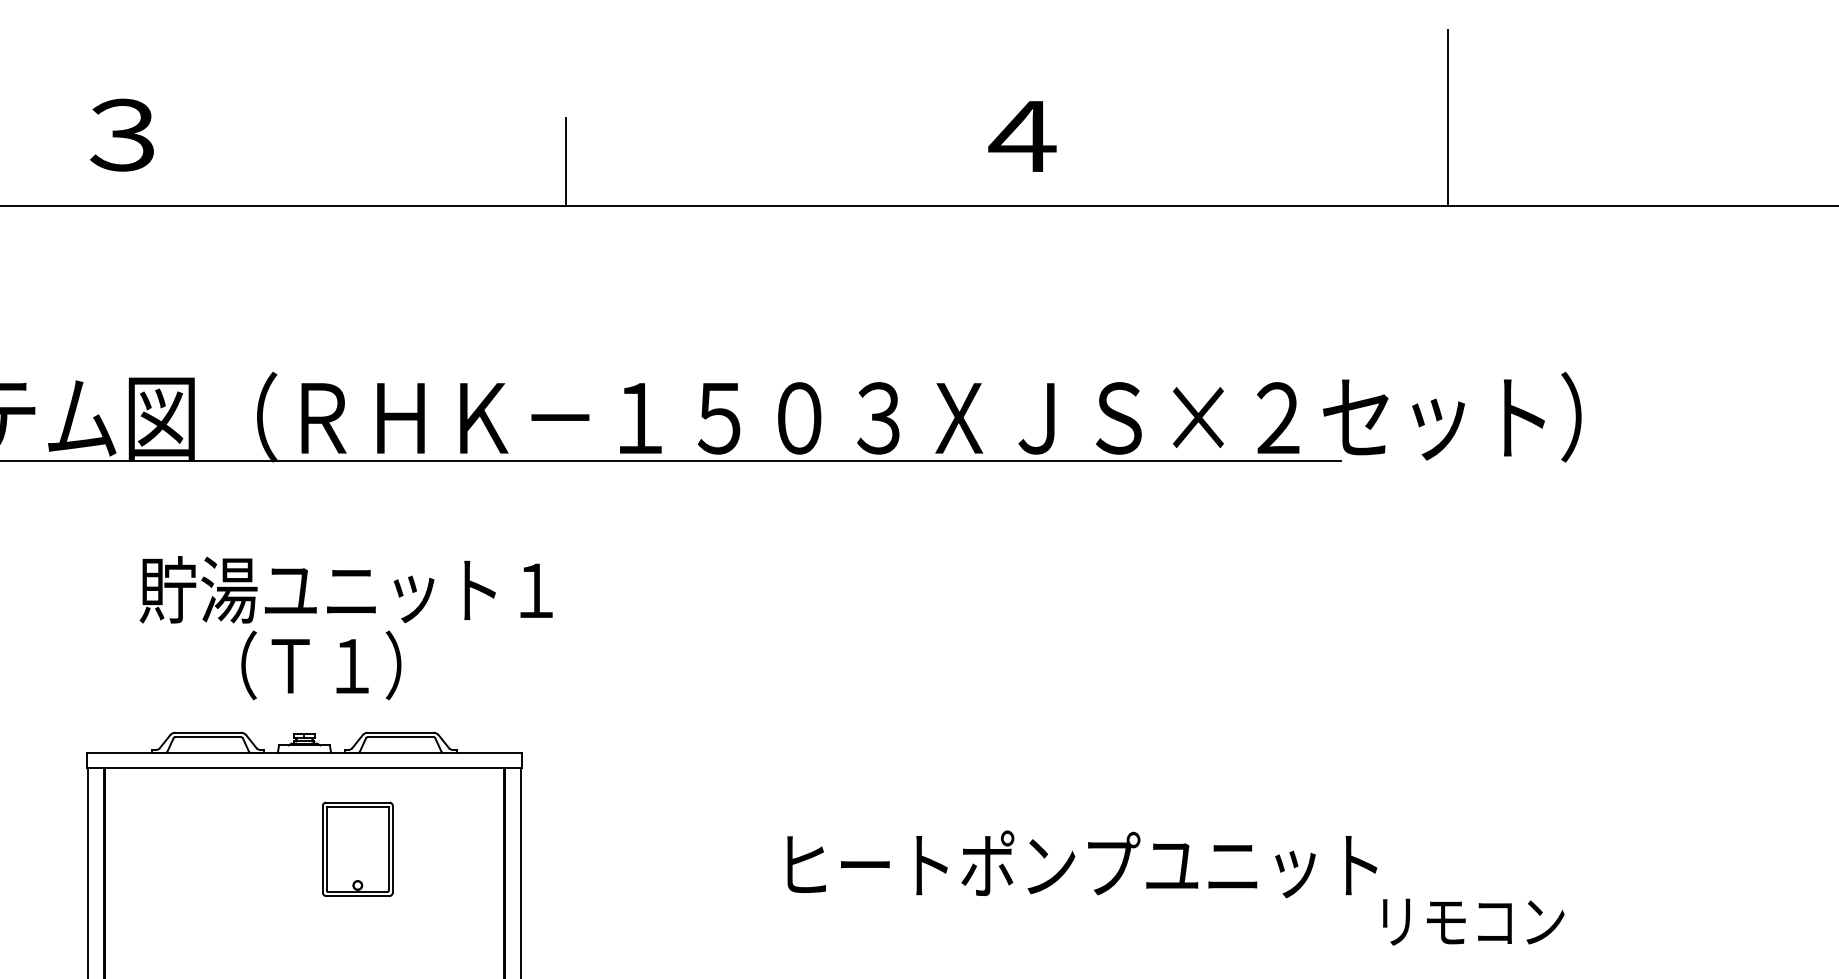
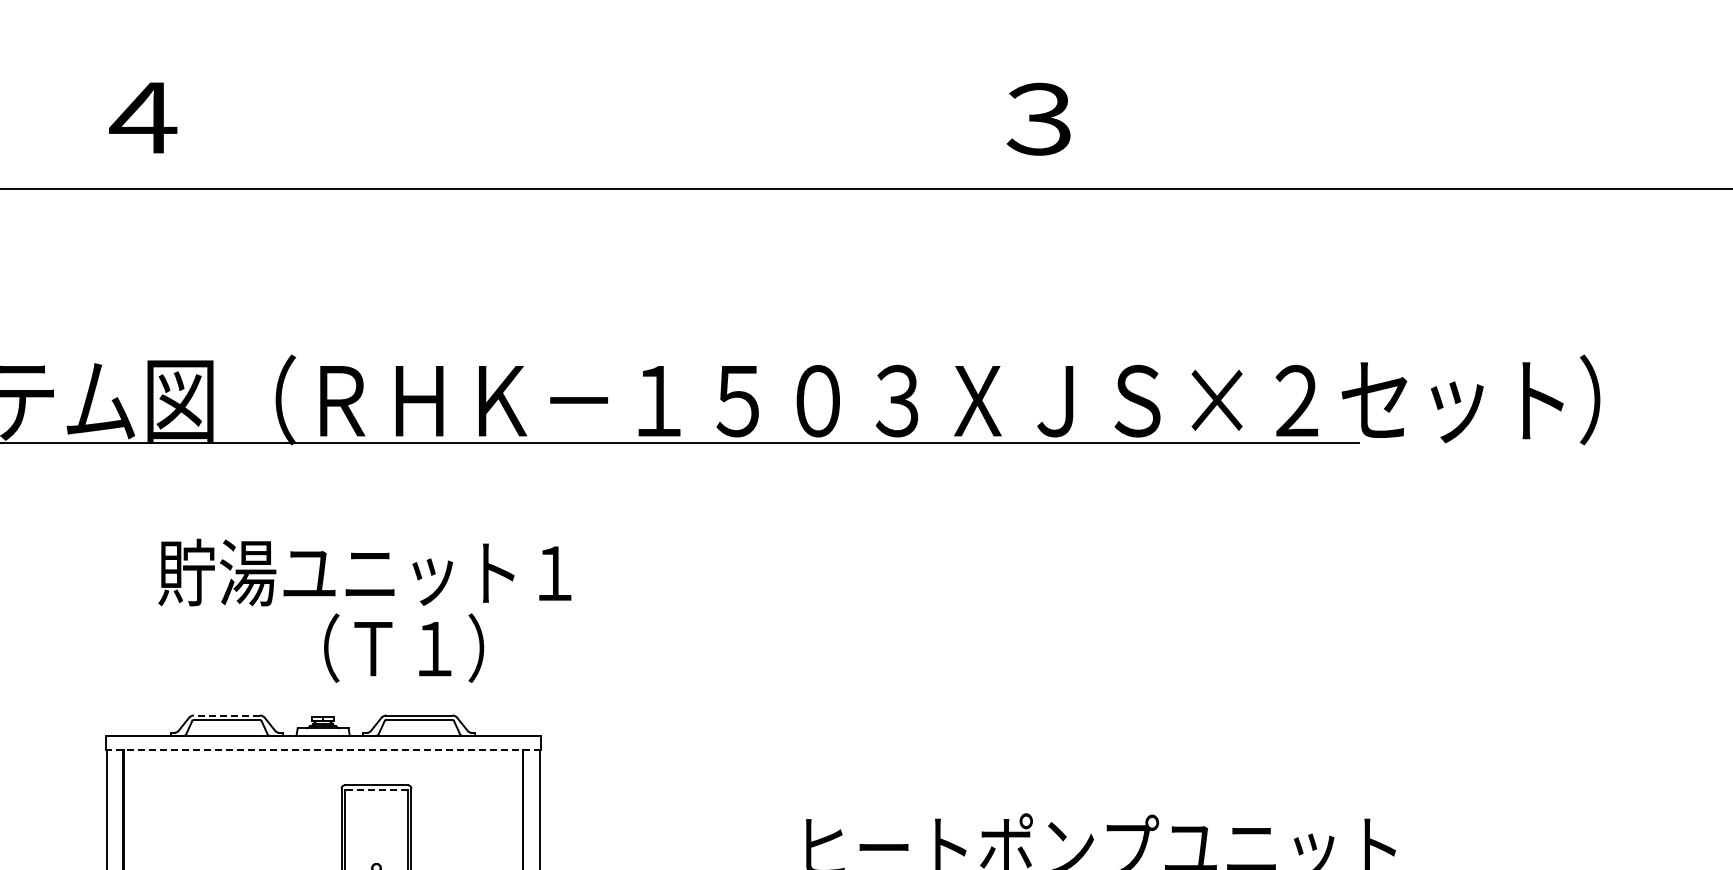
line: (1447, 117) -> (1466, 100), removed
text: (124, 134) -> (143, 117), ３ -> ４
text: (1022, 136) -> (1041, 119), ４ -> ３
line: (566, 161) -> (585, 144), removed
text: (321, 665) -> (404, 648), moved
line: (208, 732) -> (227, 715), solid -> dashed
line: (304, 767) -> (323, 750), solid -> dashed
line: (357, 807) -> (376, 790), solid -> dashed

